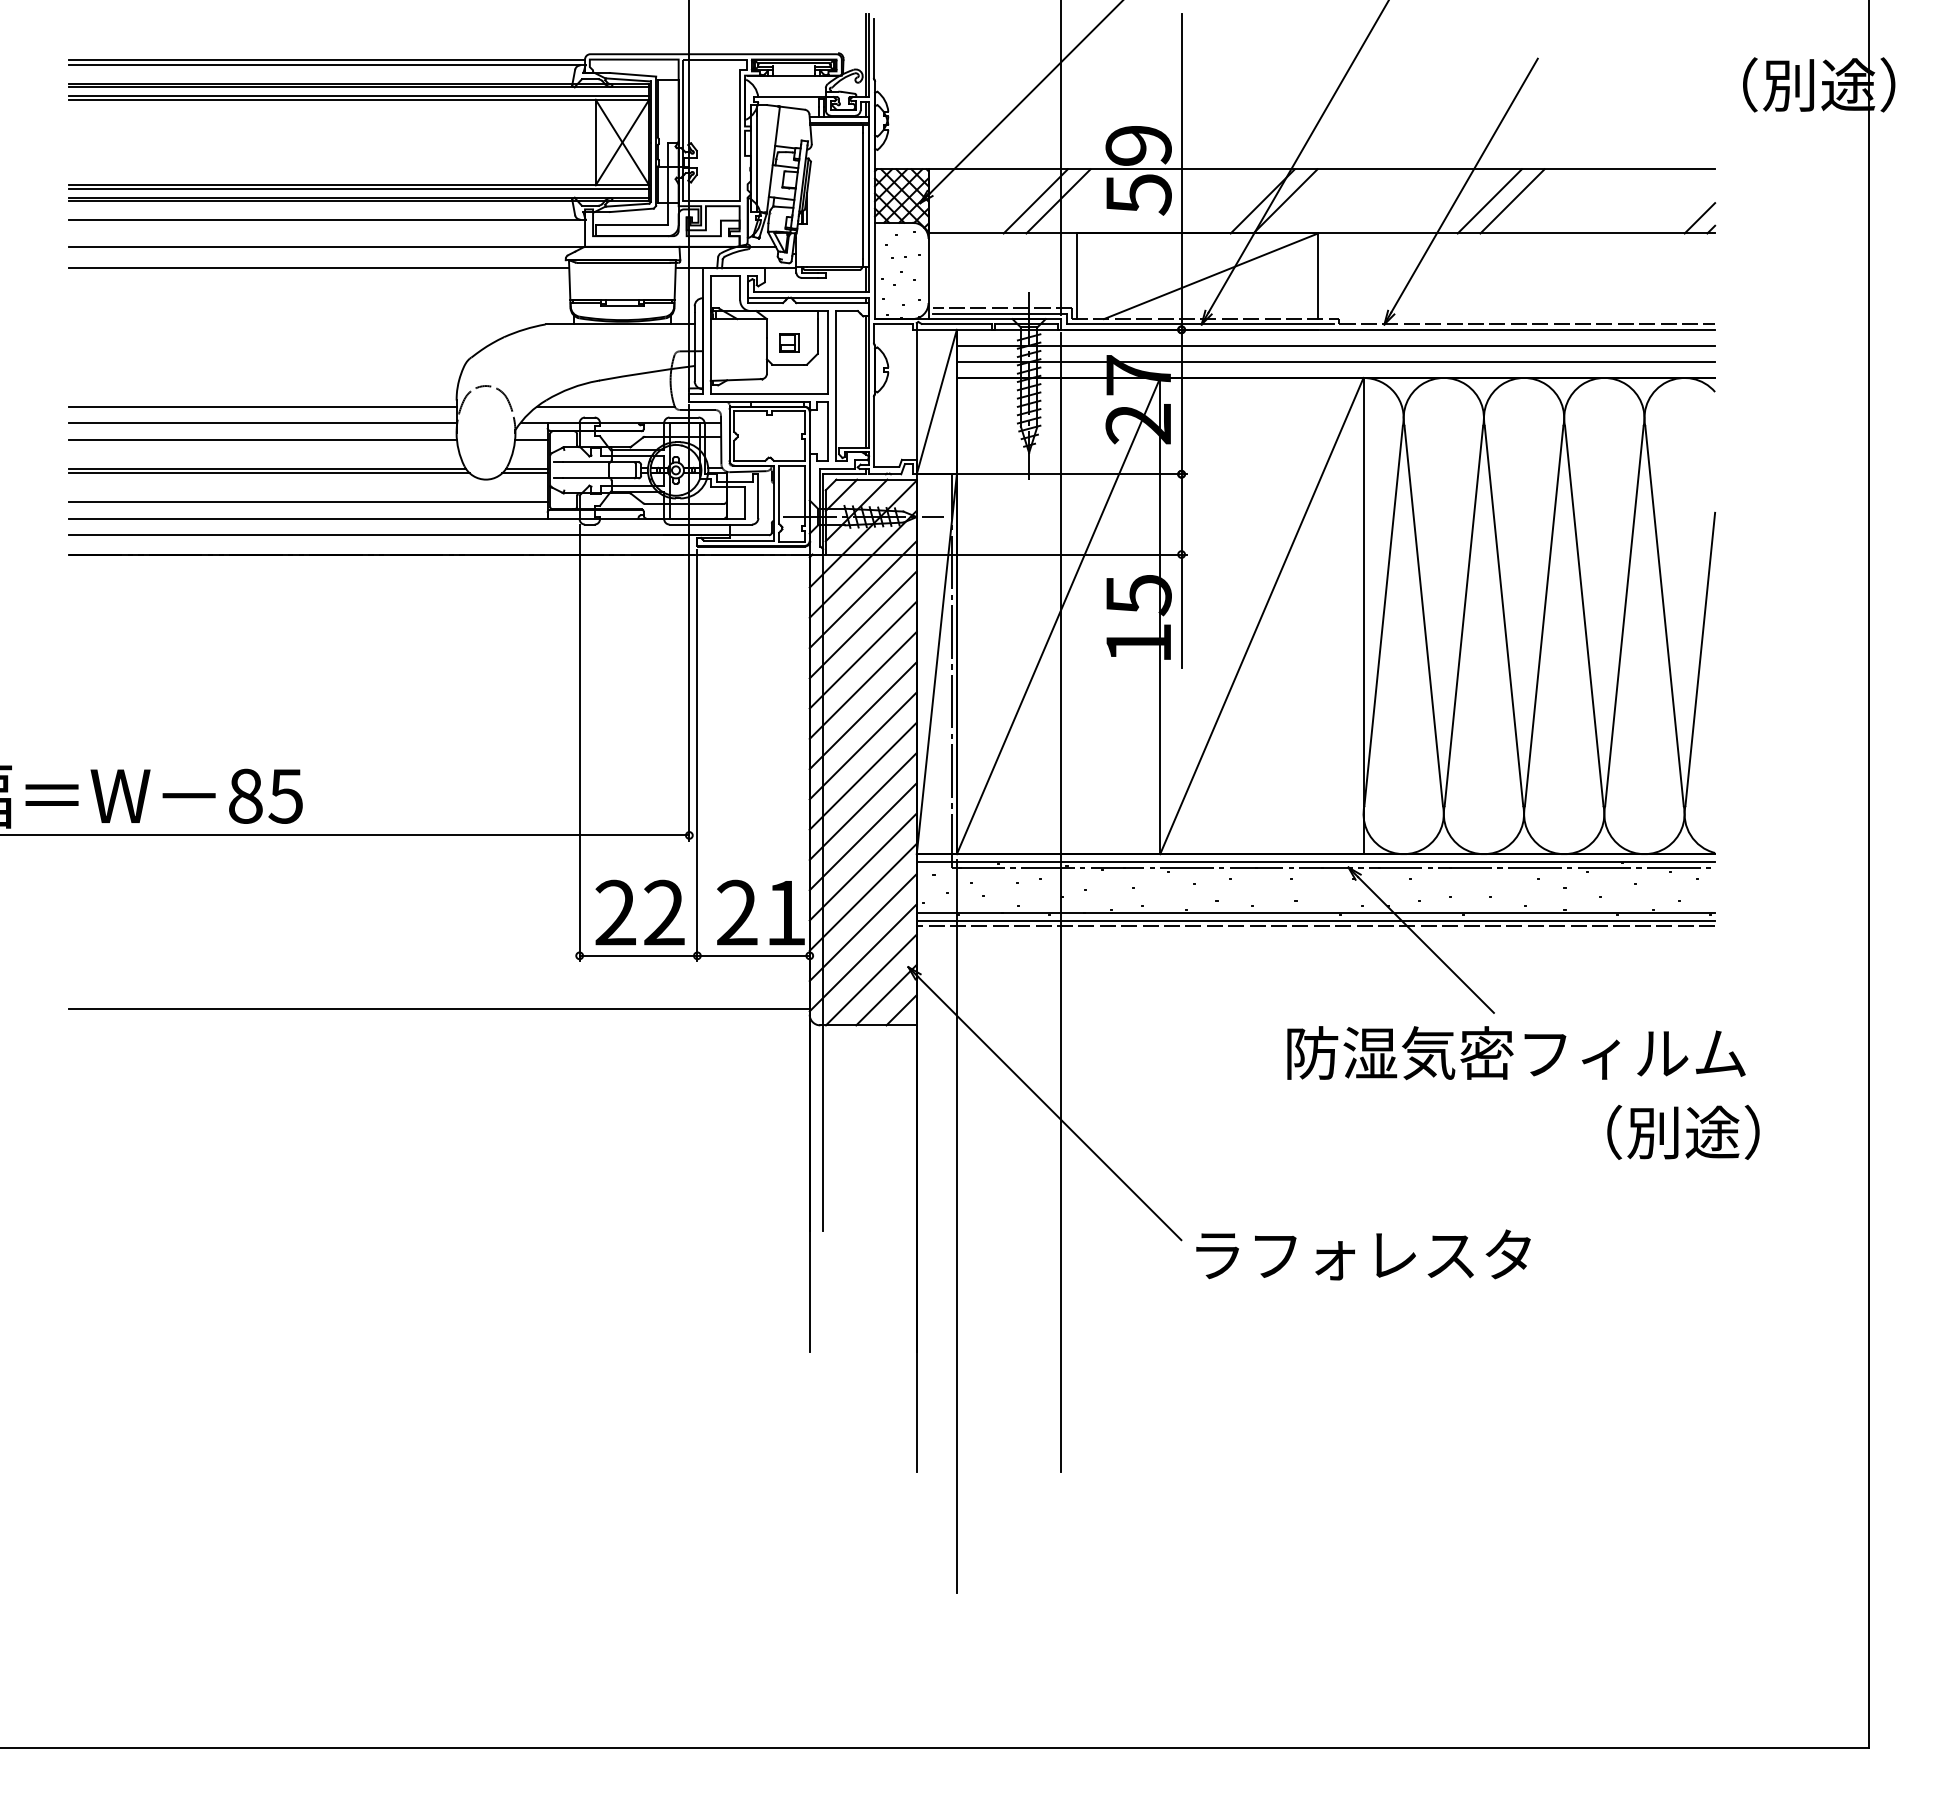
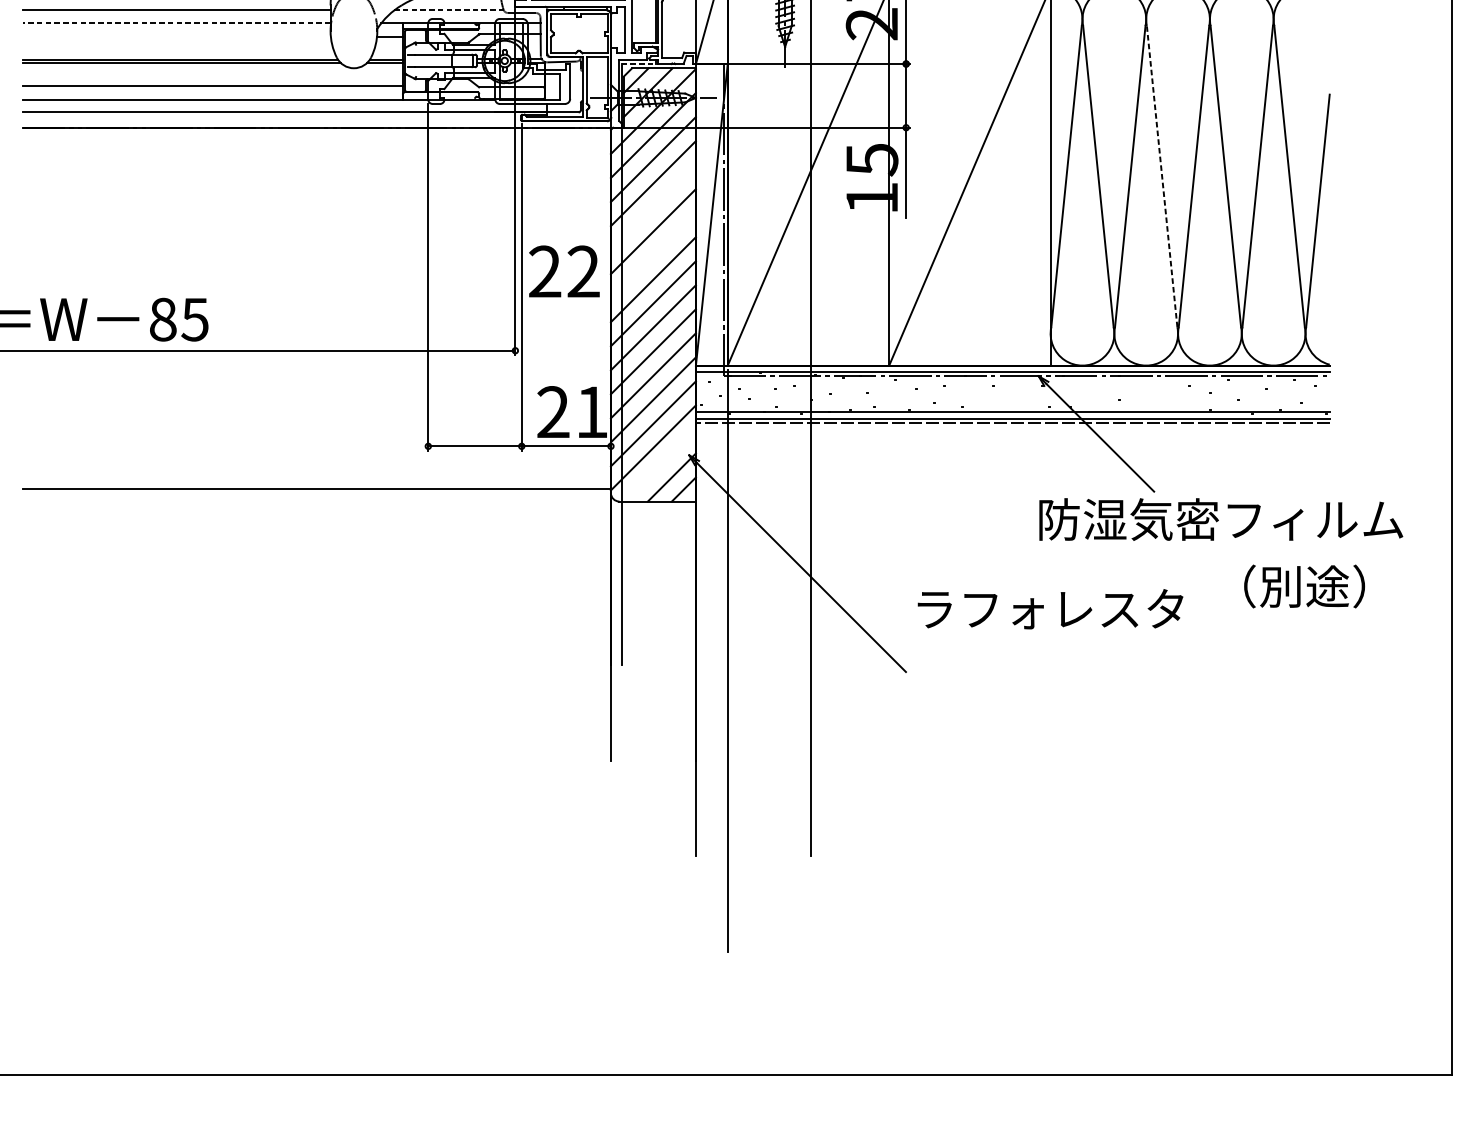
line: (606, 406) -> (449, 10), solid -> dashed
line: (262, 422) -> (176, 22), solid -> dashed
line: (262, 440) -> (176, 37), removed
line: (845, 474) -> (639, 64), solid -> dashed
line: (1504, 616) -> (1162, 176), solid -> dashed
line: (862, 654) -> (652, 207), removed
line: (862, 715) -> (652, 255), removed
text: (639, 912) -> (563, 271), moved
line: (870, 979) -> (659, 465), removed
text: (1516, 1053) -> (1221, 519), moved
text: (1363, 1254) -> (1050, 608), moved

